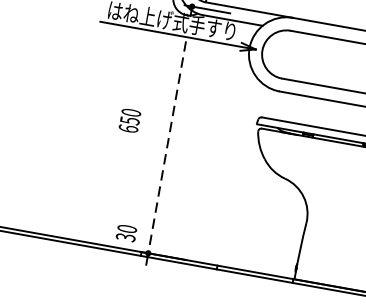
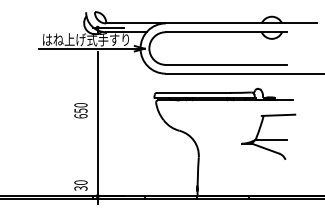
text: (129, 120) -> (80, 110), moved
line: (166, 148) -> (97, 124), dashed -> solid

